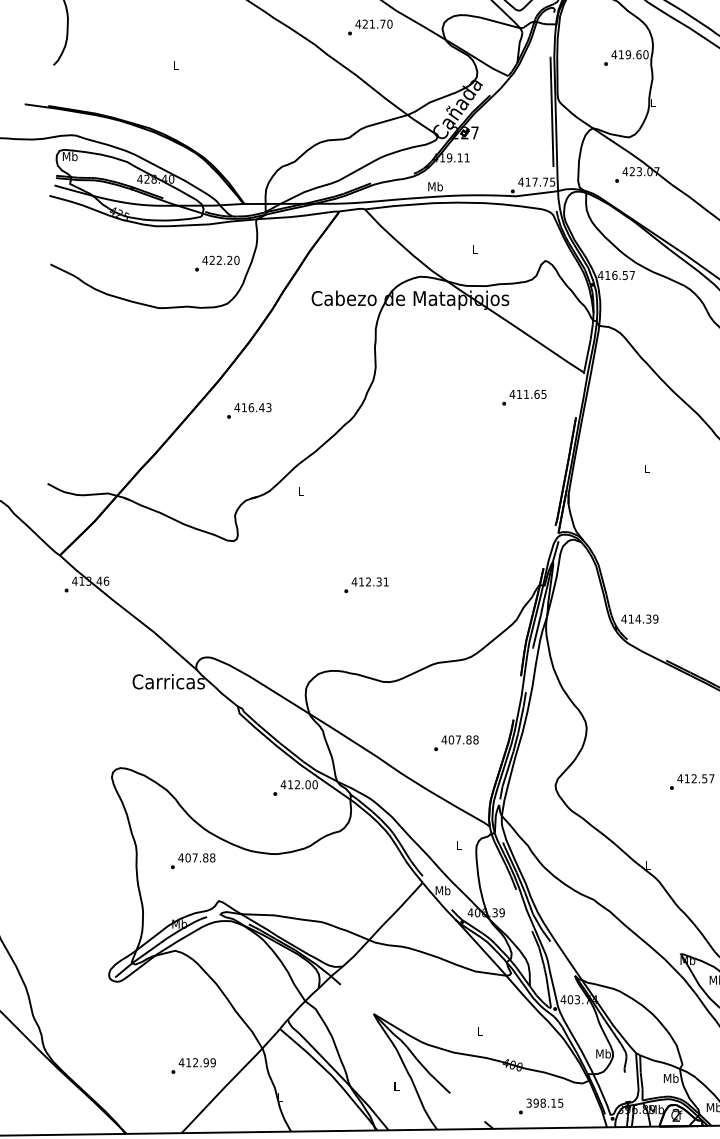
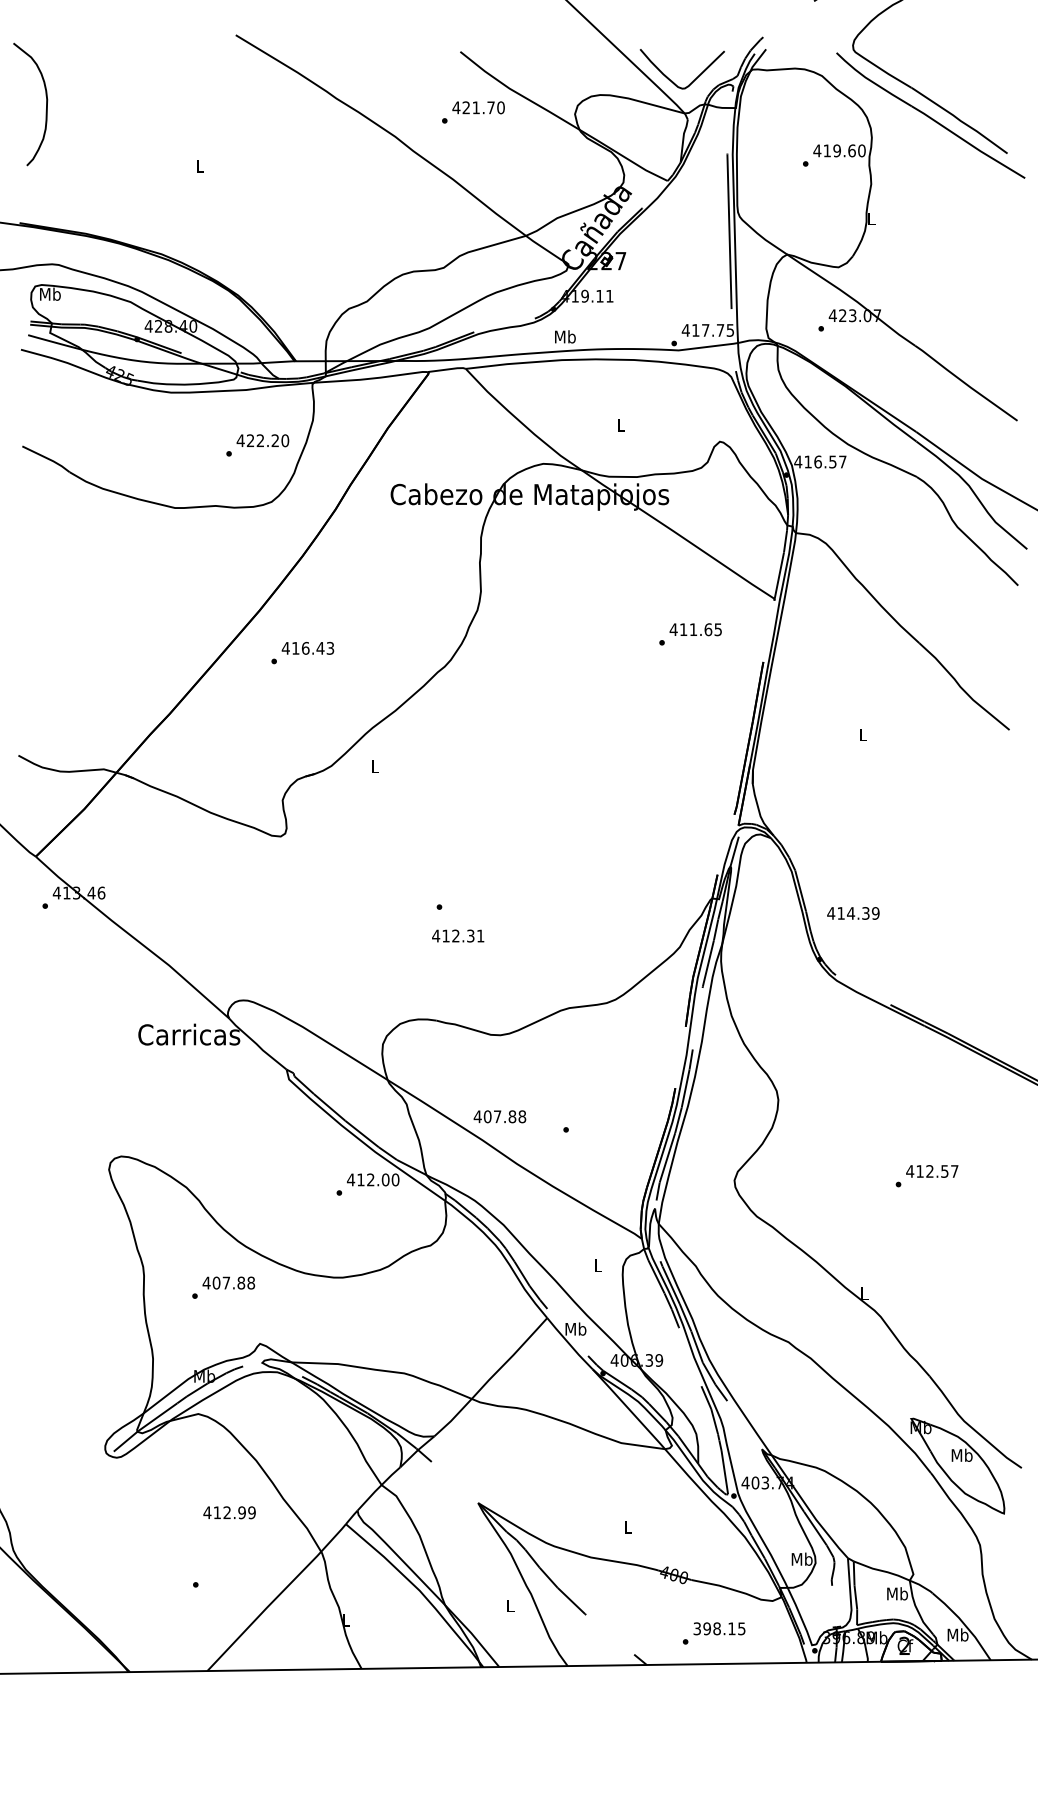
text: (370, 581) -> (458, 935), moved
text: (639, 619) -> (853, 913), moved
text: (459, 739) -> (499, 1116), moved
text: (197, 1062) -> (229, 1512), moved

